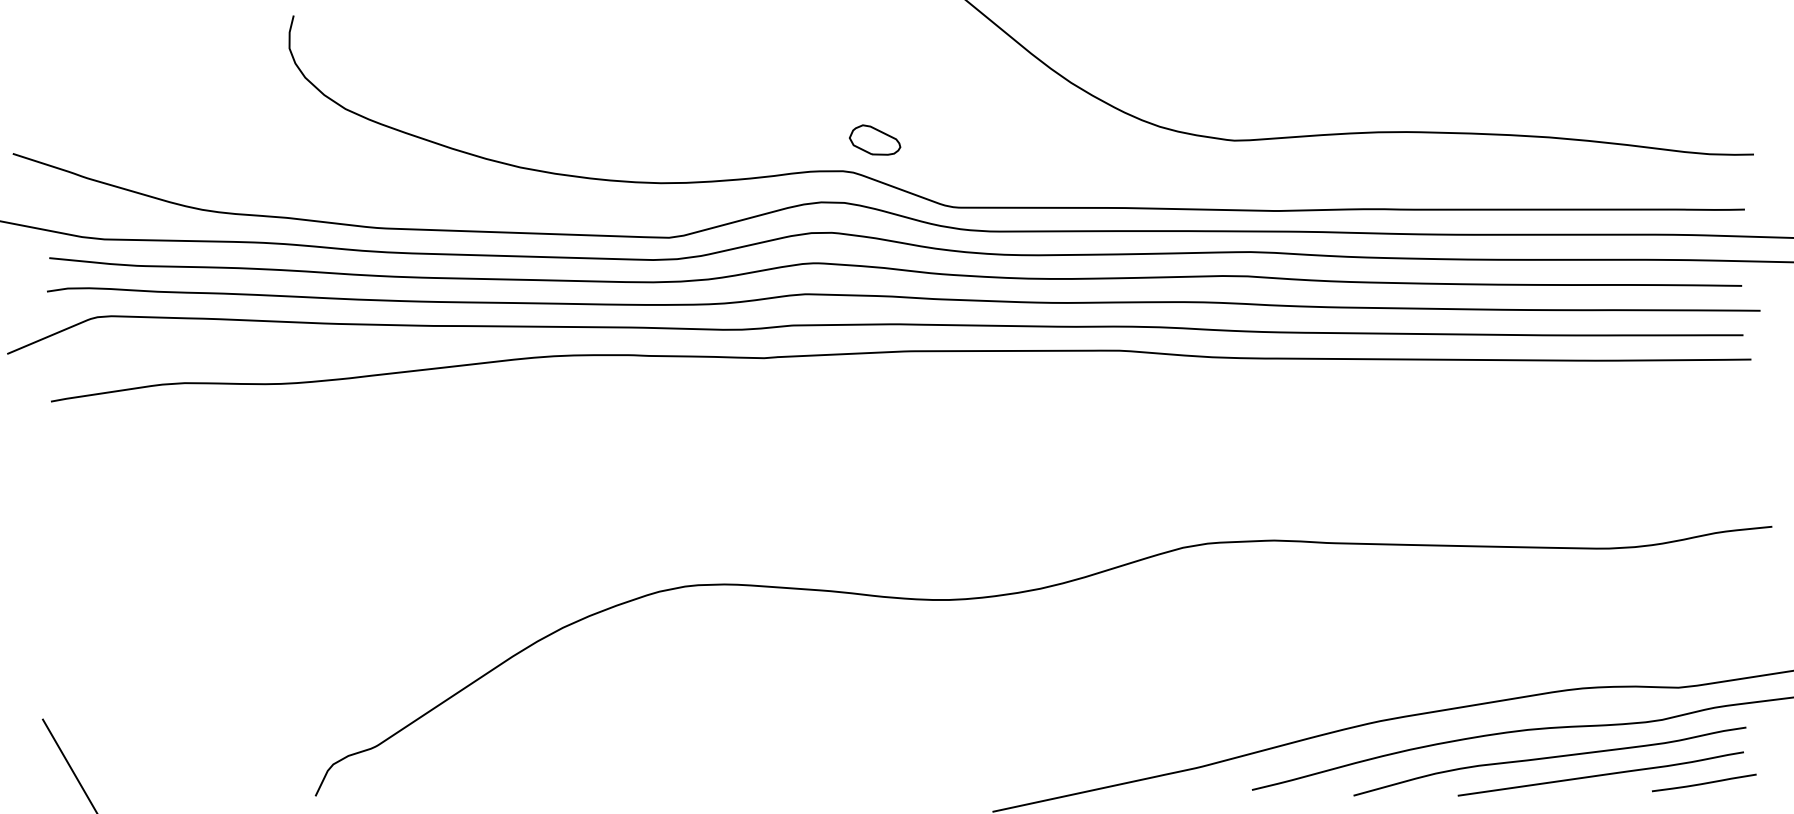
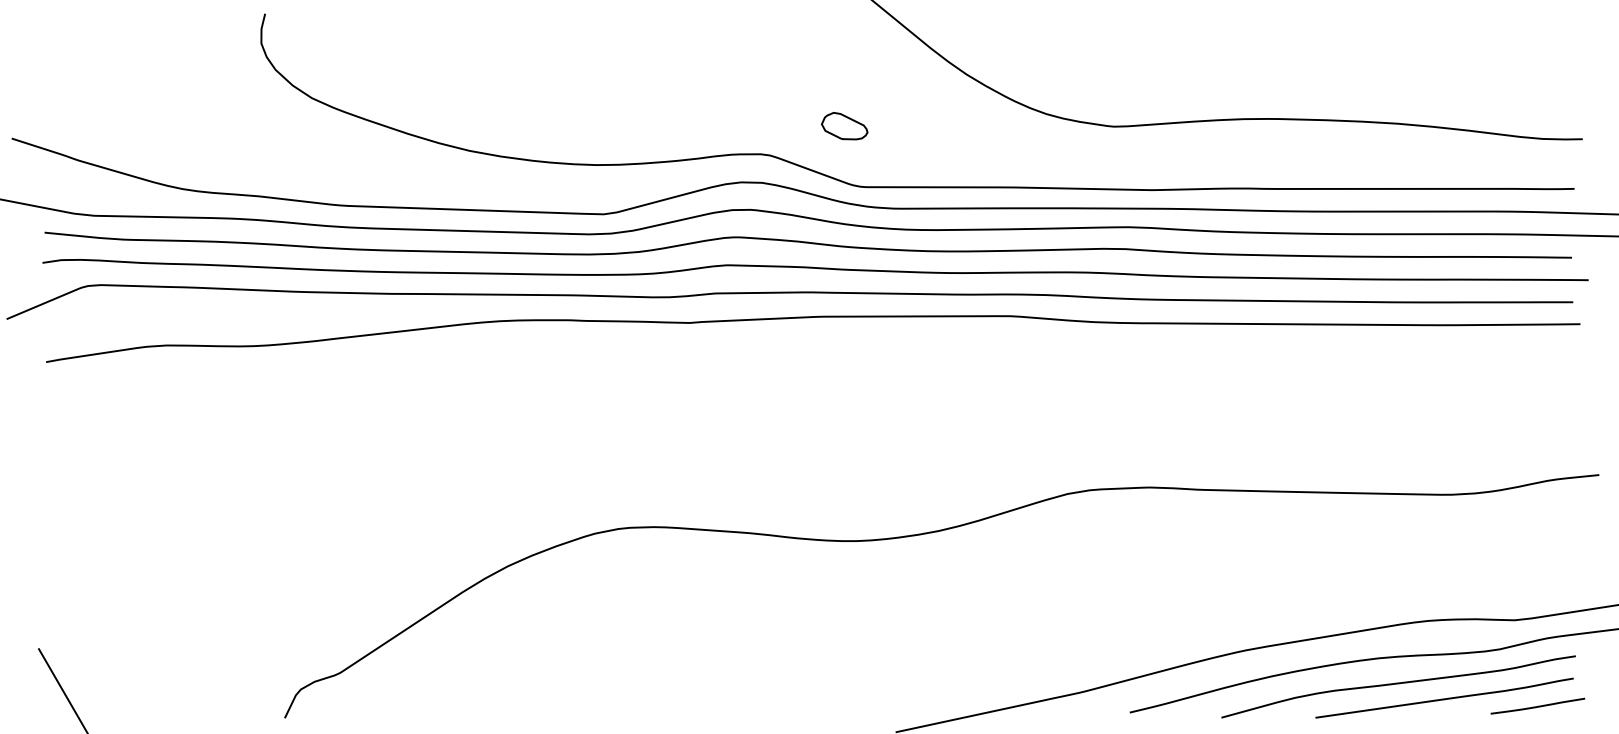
part: (874, 140) -> (844, 126), moved

